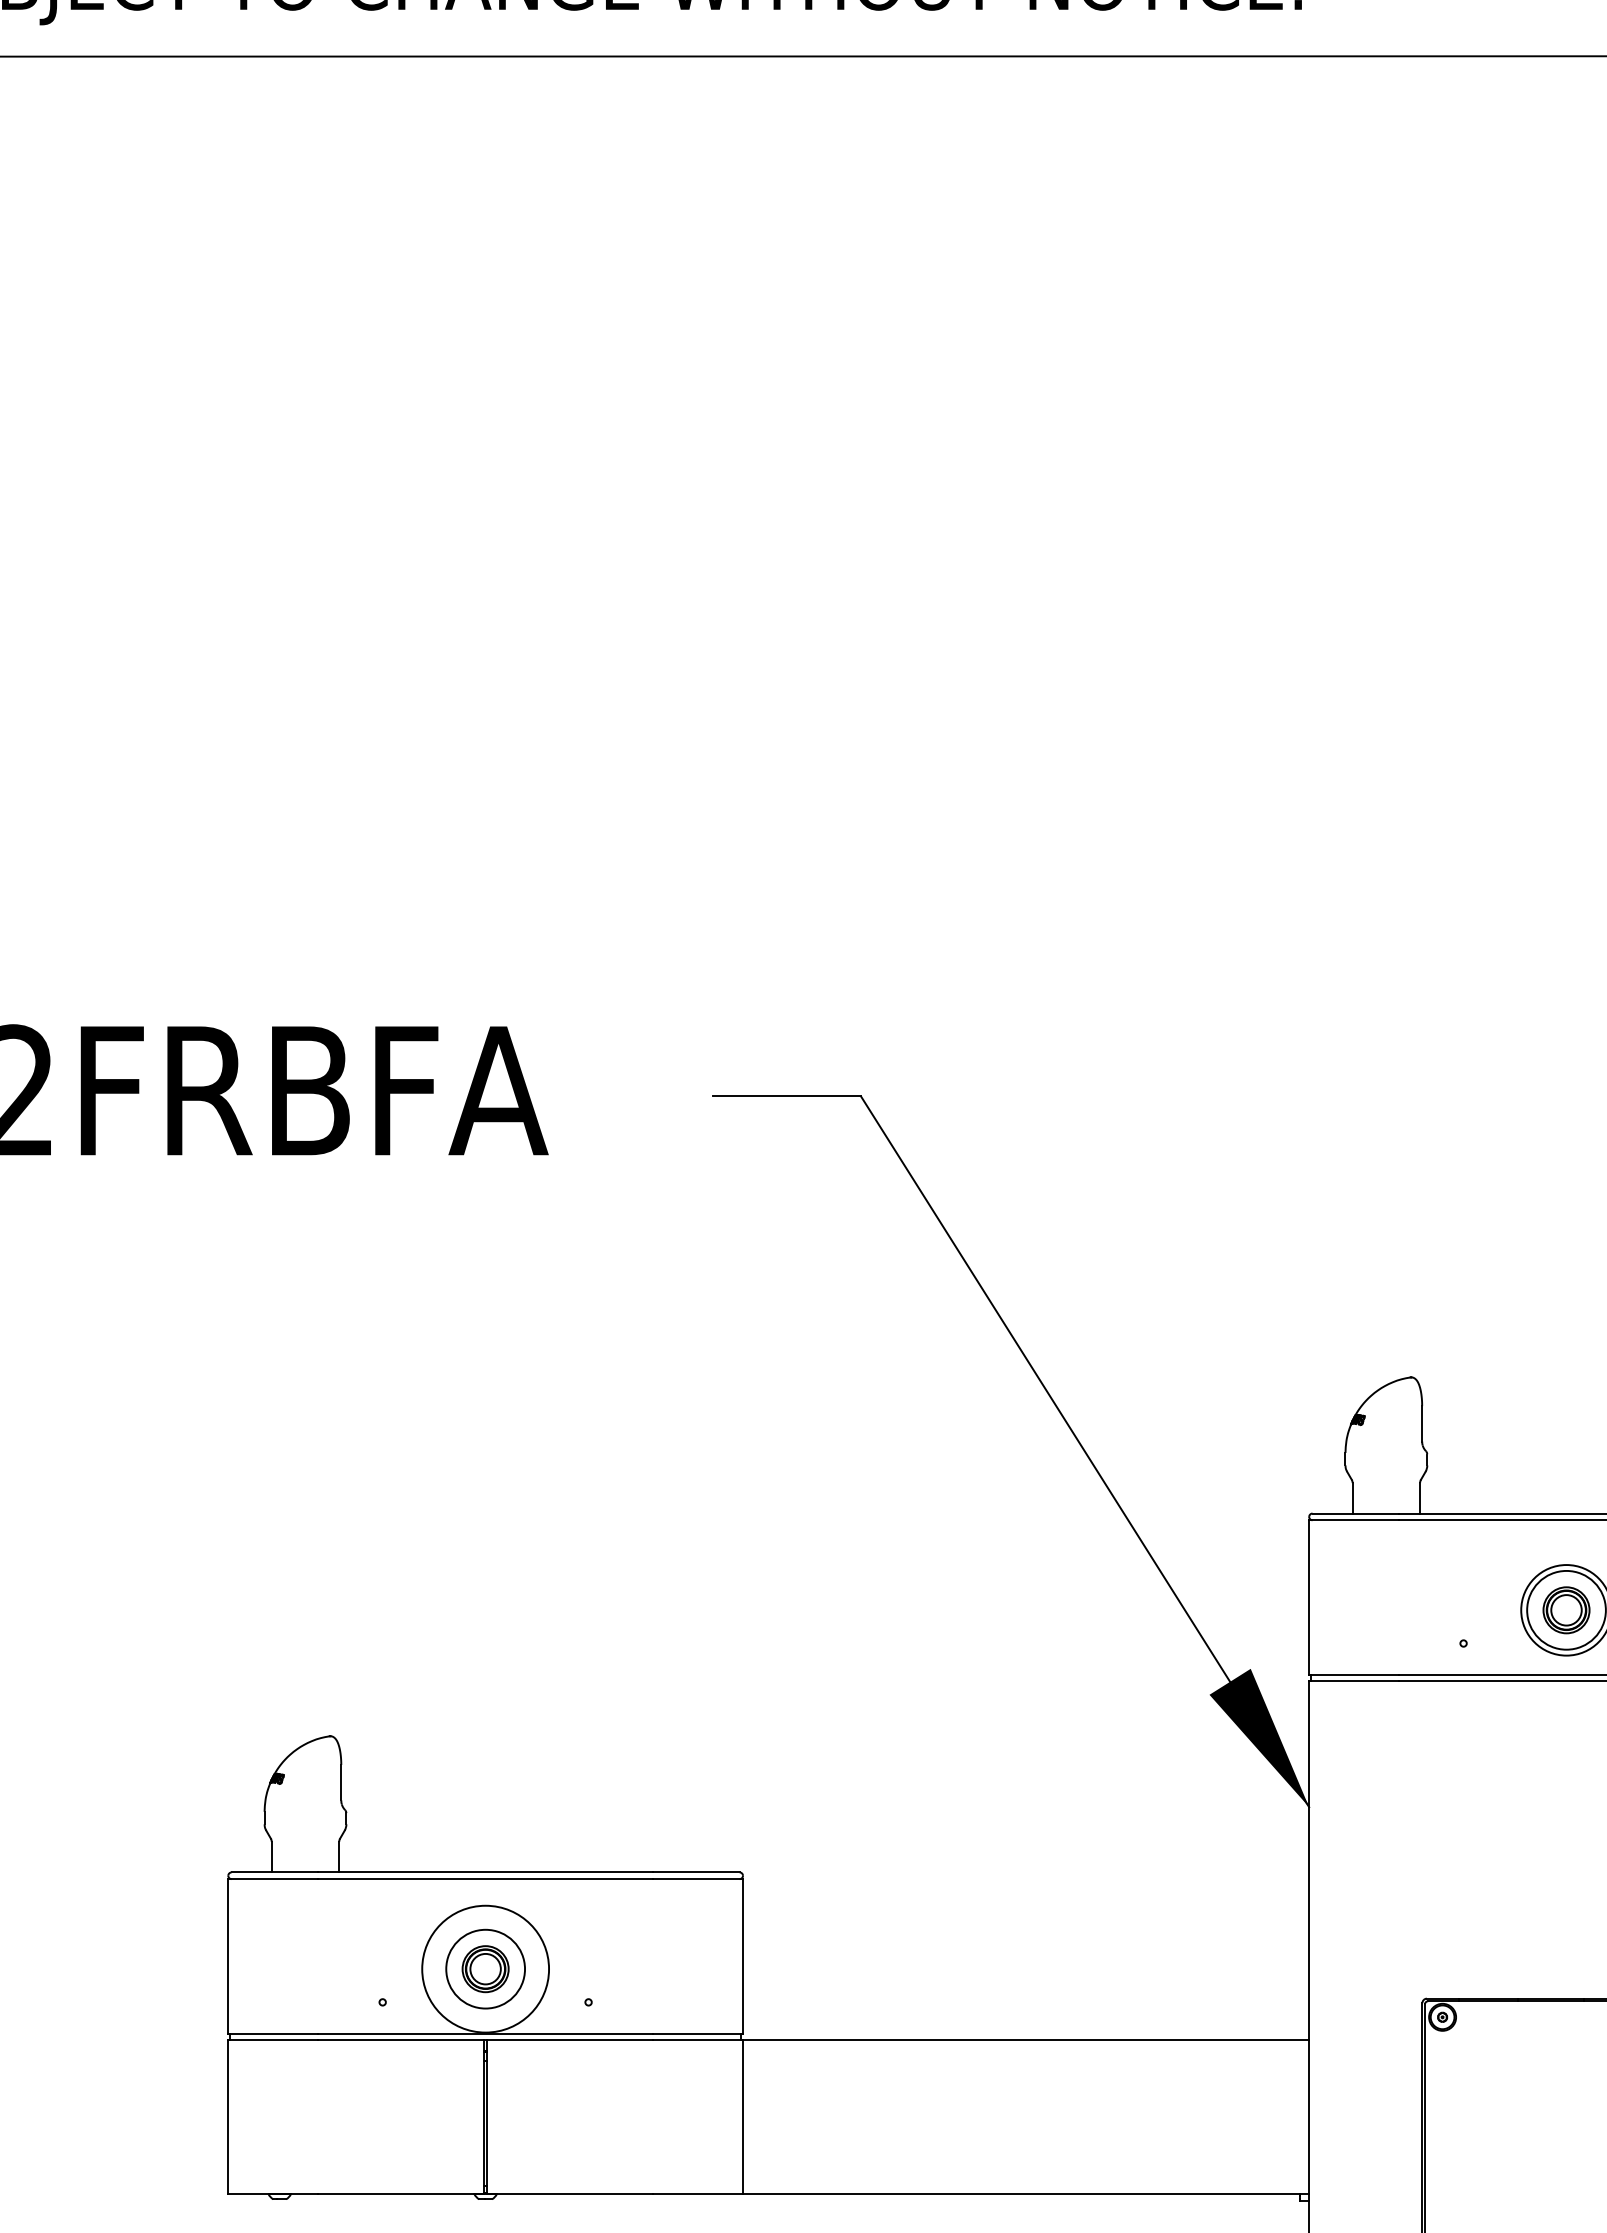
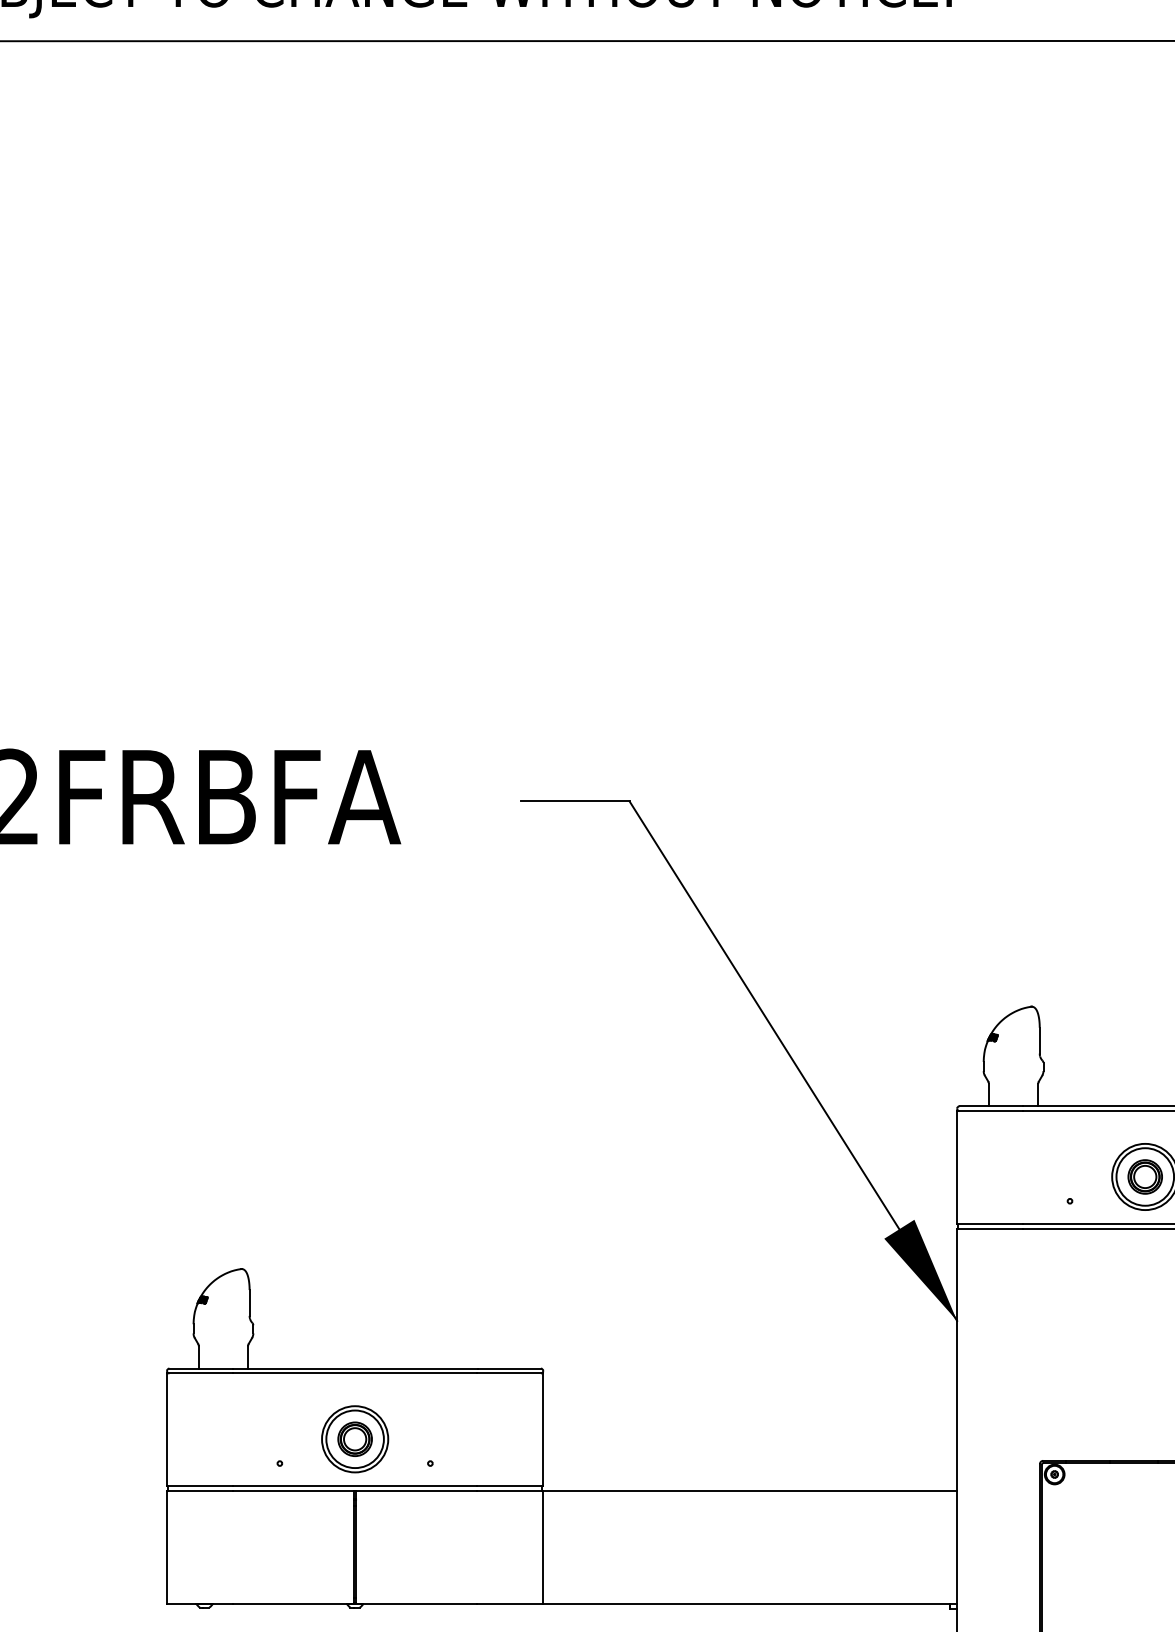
circle: (485, 1968) -> (355, 1438), size x0.71

